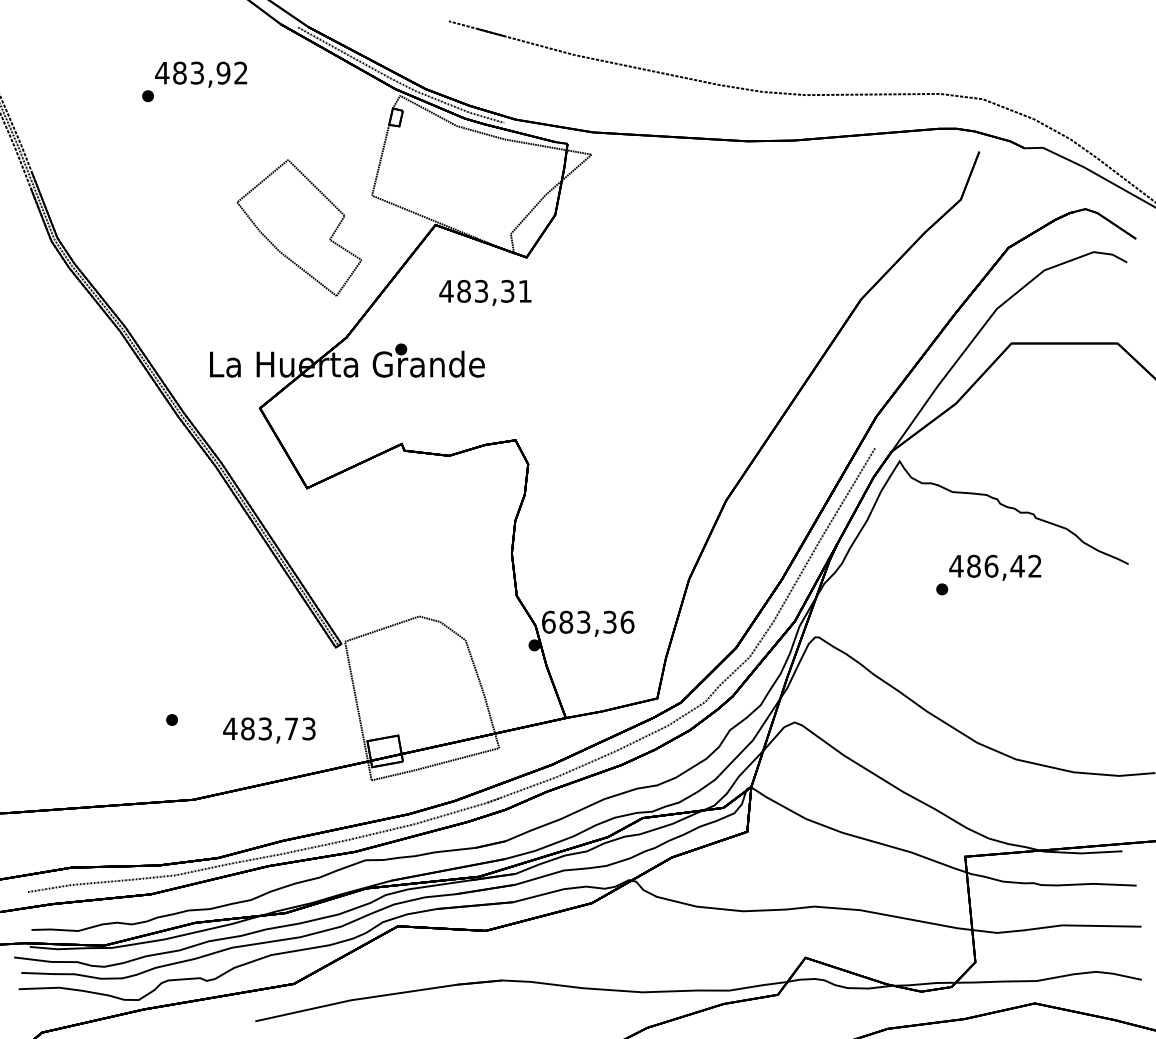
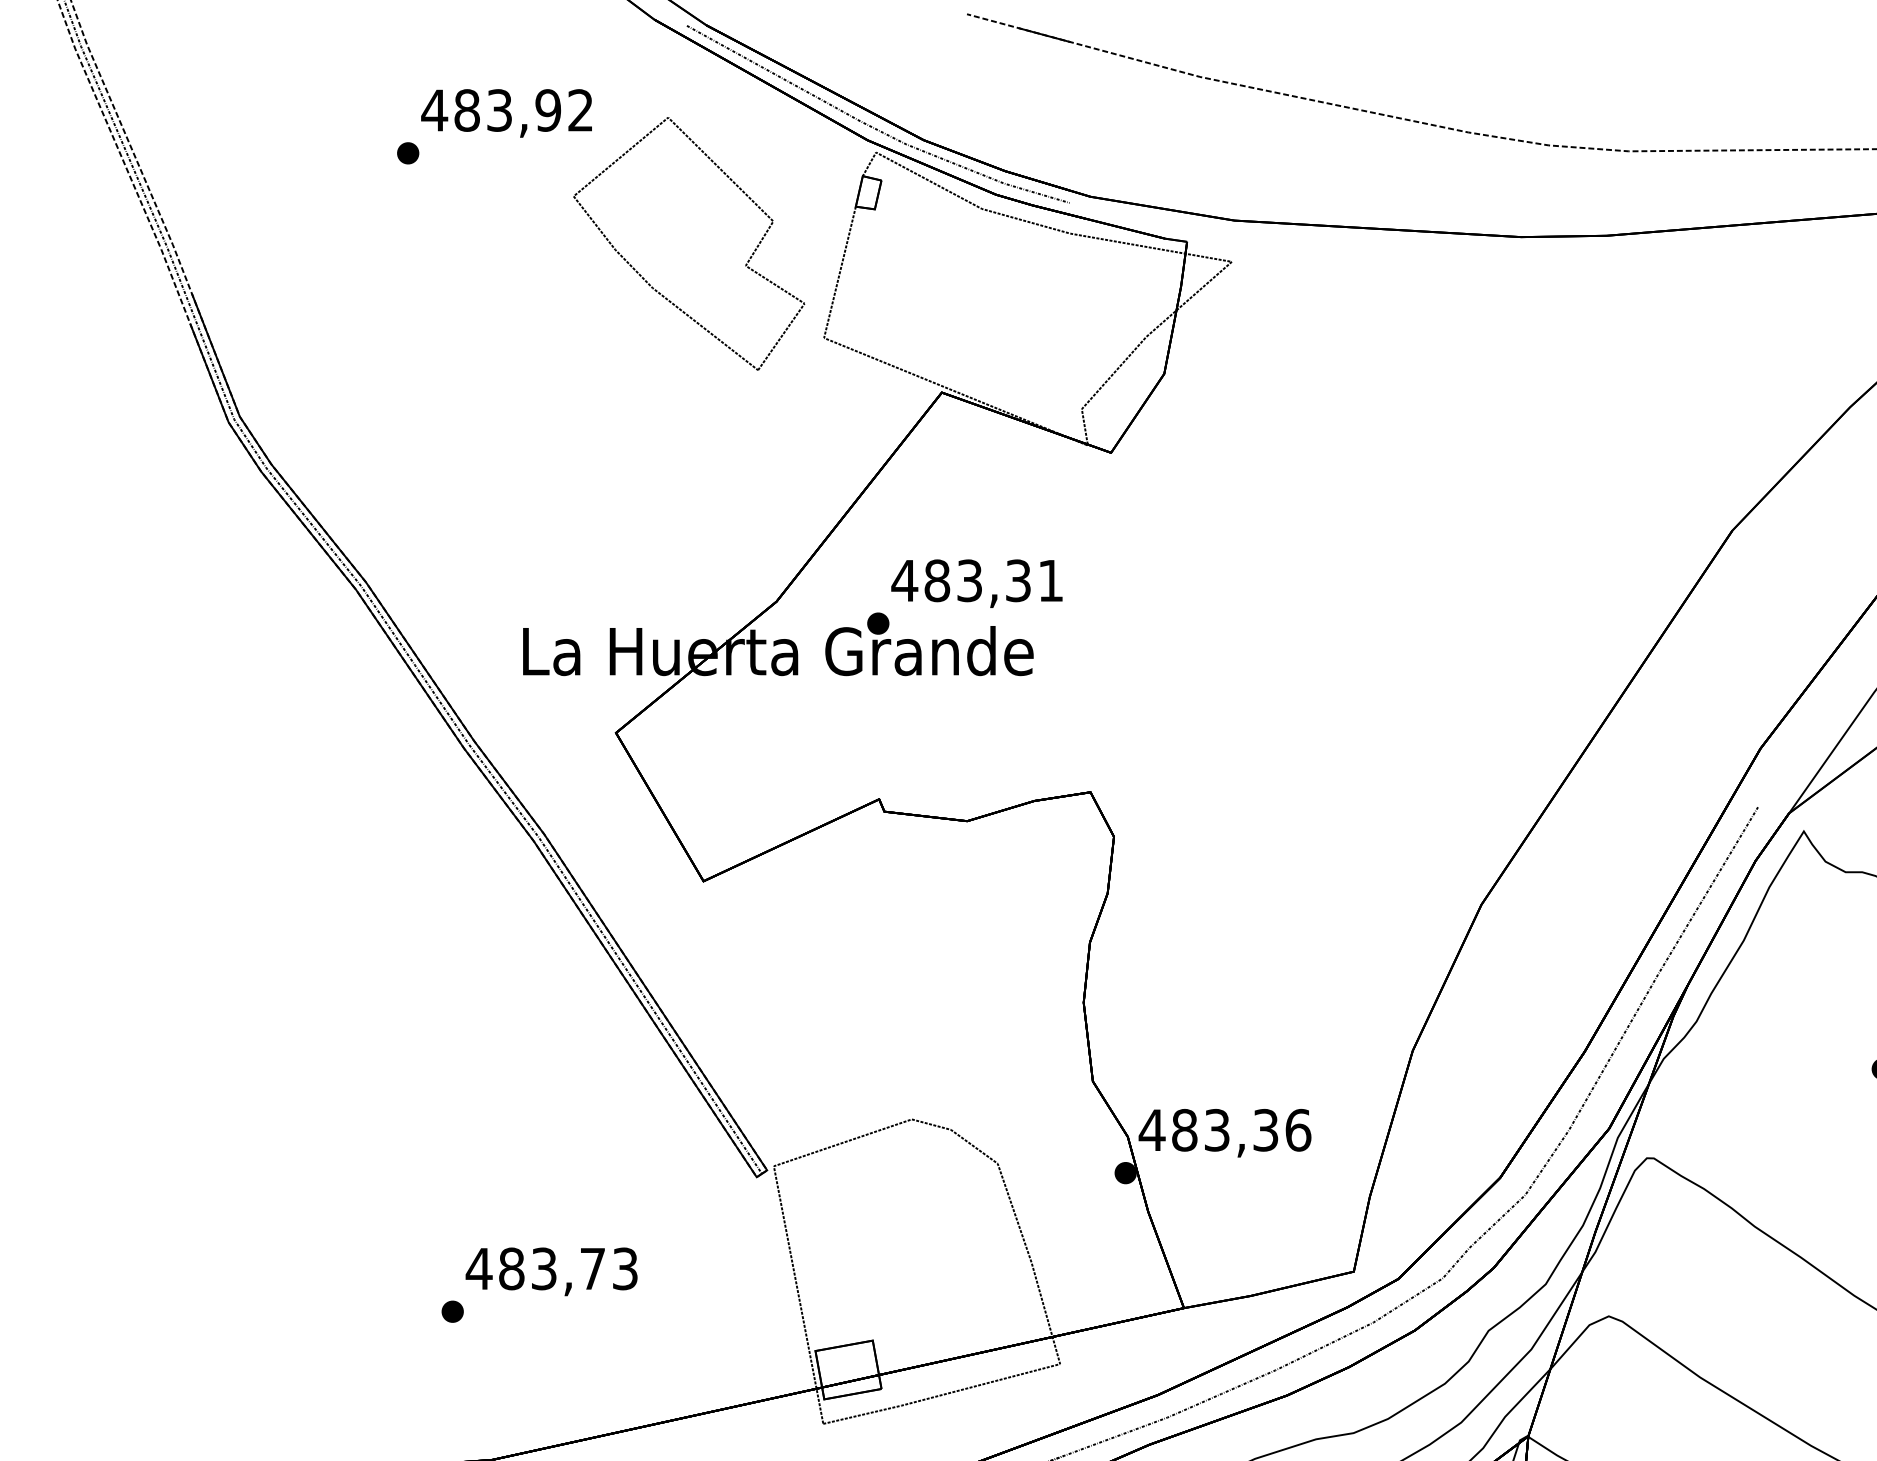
part: (299, 227) -> (689, 243), moved
text: (485, 292) -> (977, 582), moved
text: (548, 621) -> (1151, 1128), 683,36 -> 483,36
text: (269, 730) -> (551, 1271), moved

